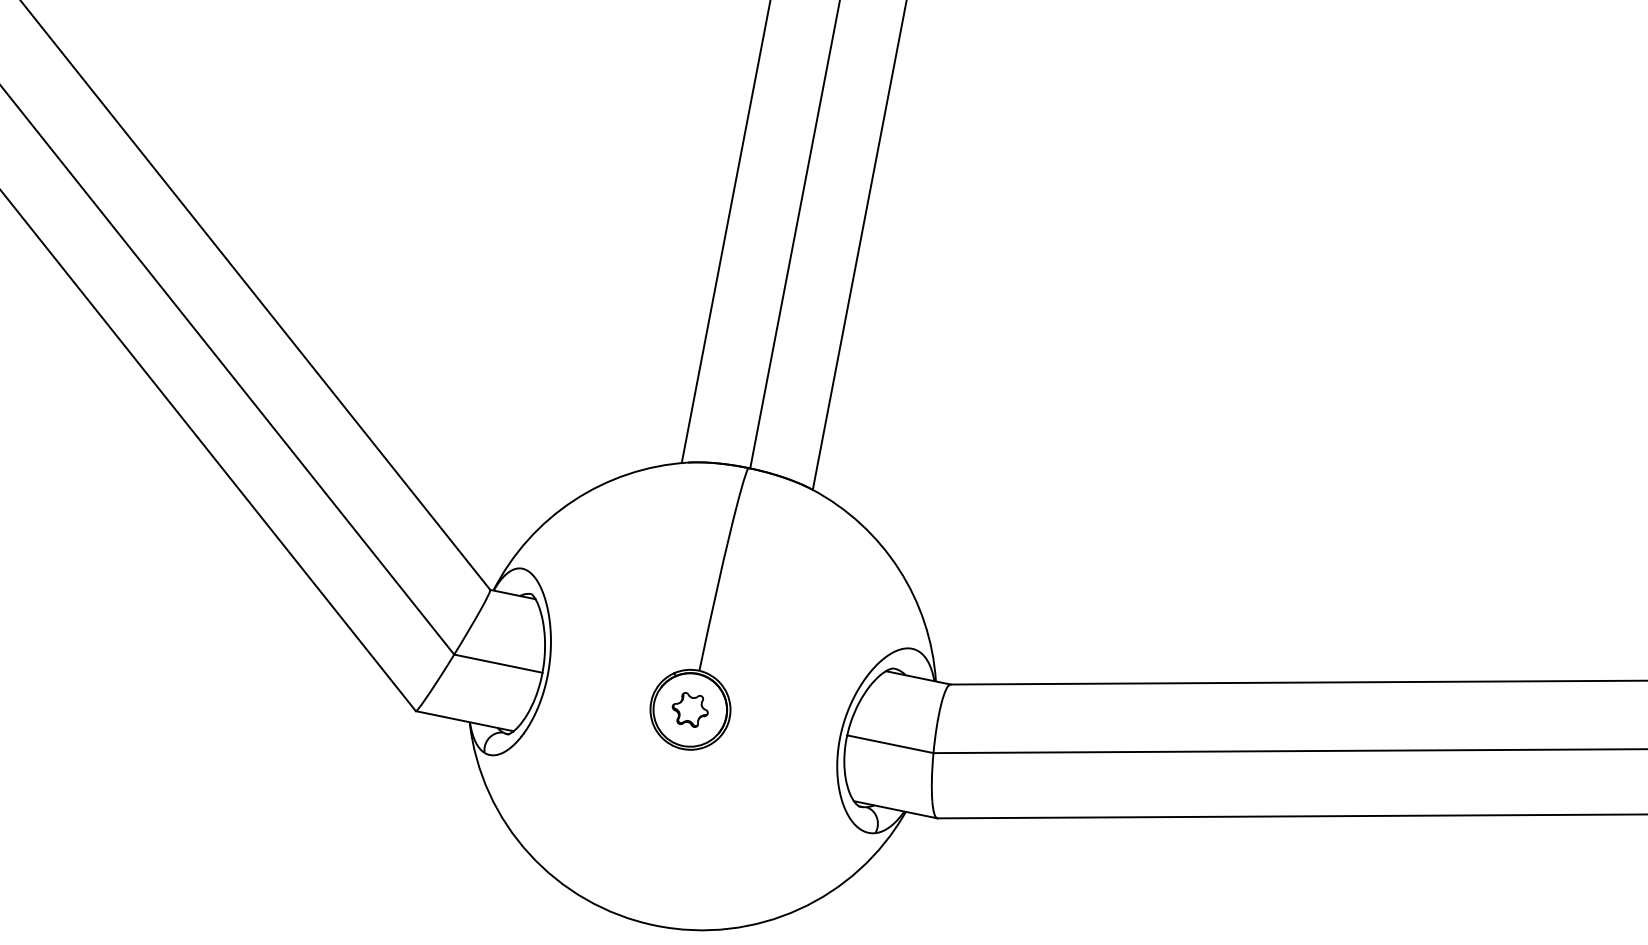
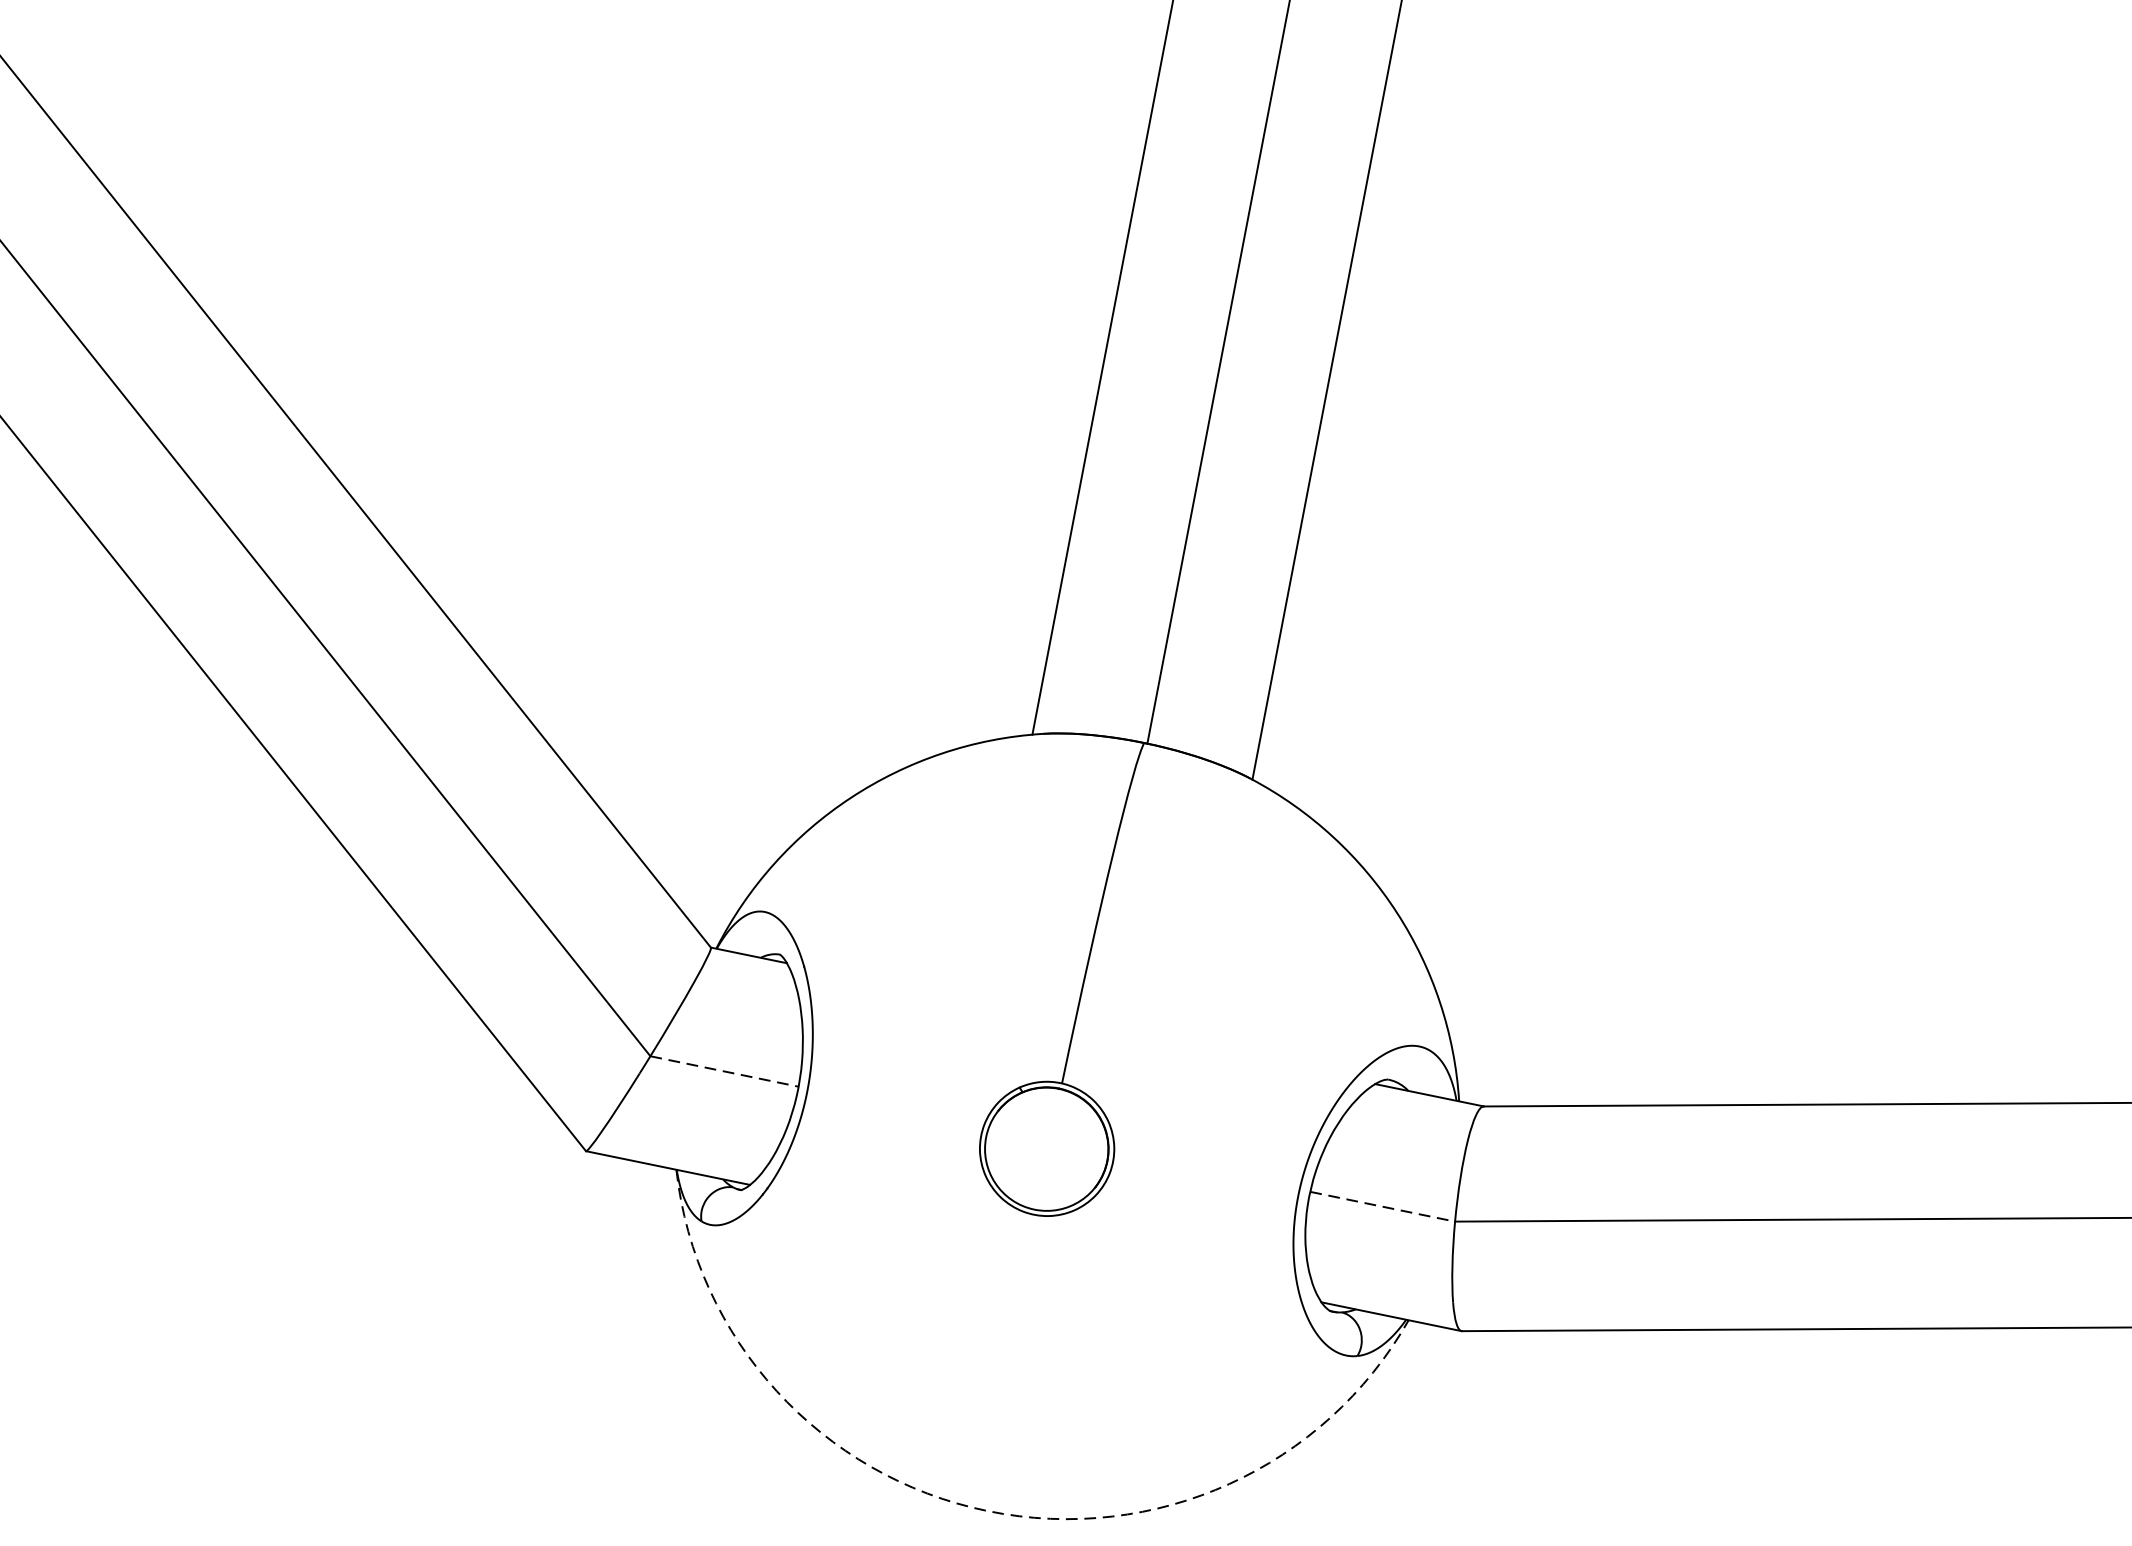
line: (498, 663) -> (724, 1071), solid -> dashed
part: (689, 709) -> (1045, 1148), removed
line: (890, 744) -> (1382, 1207), solid -> dashed
arc: (655, 925) -> (988, 1511), solid -> dashed

